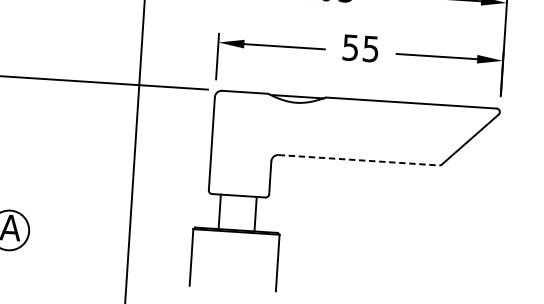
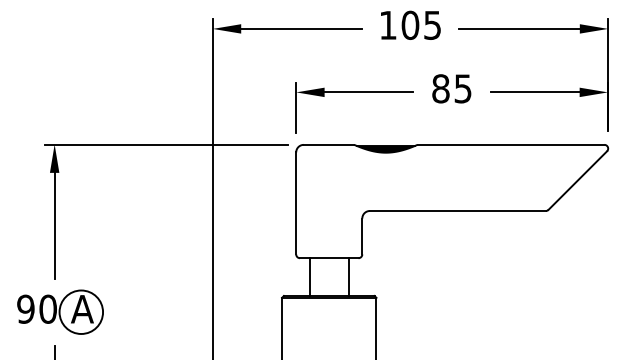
text: (350, 47) -> (440, 88), 55 -> 85
fill: (296, 99) -> (385, 149), added
line: (358, 159) -> (457, 210), dashed -> solid

